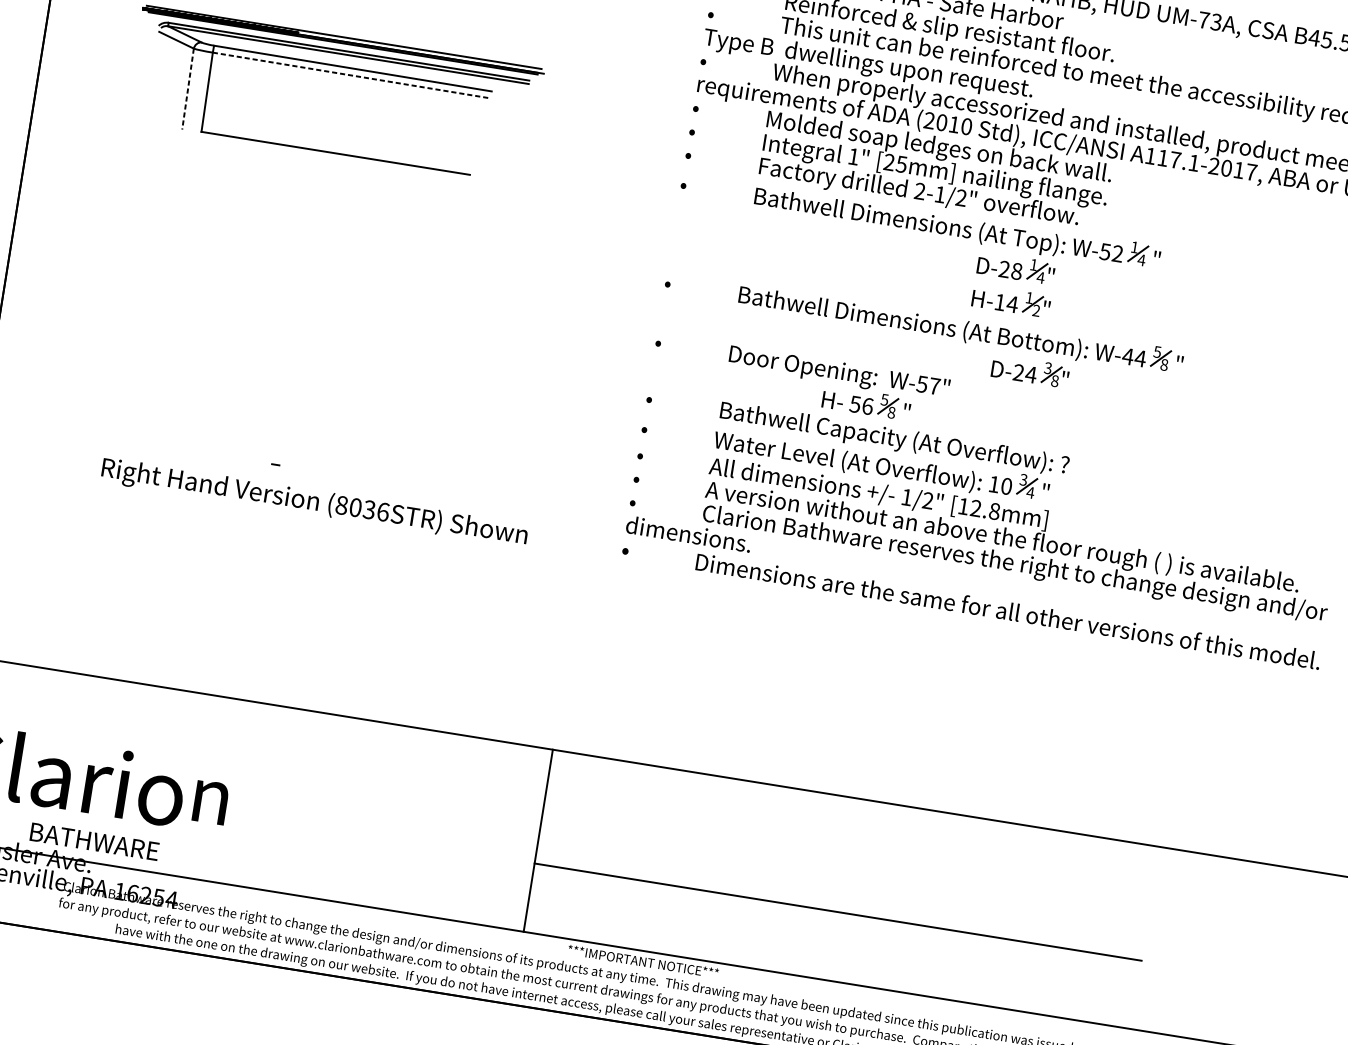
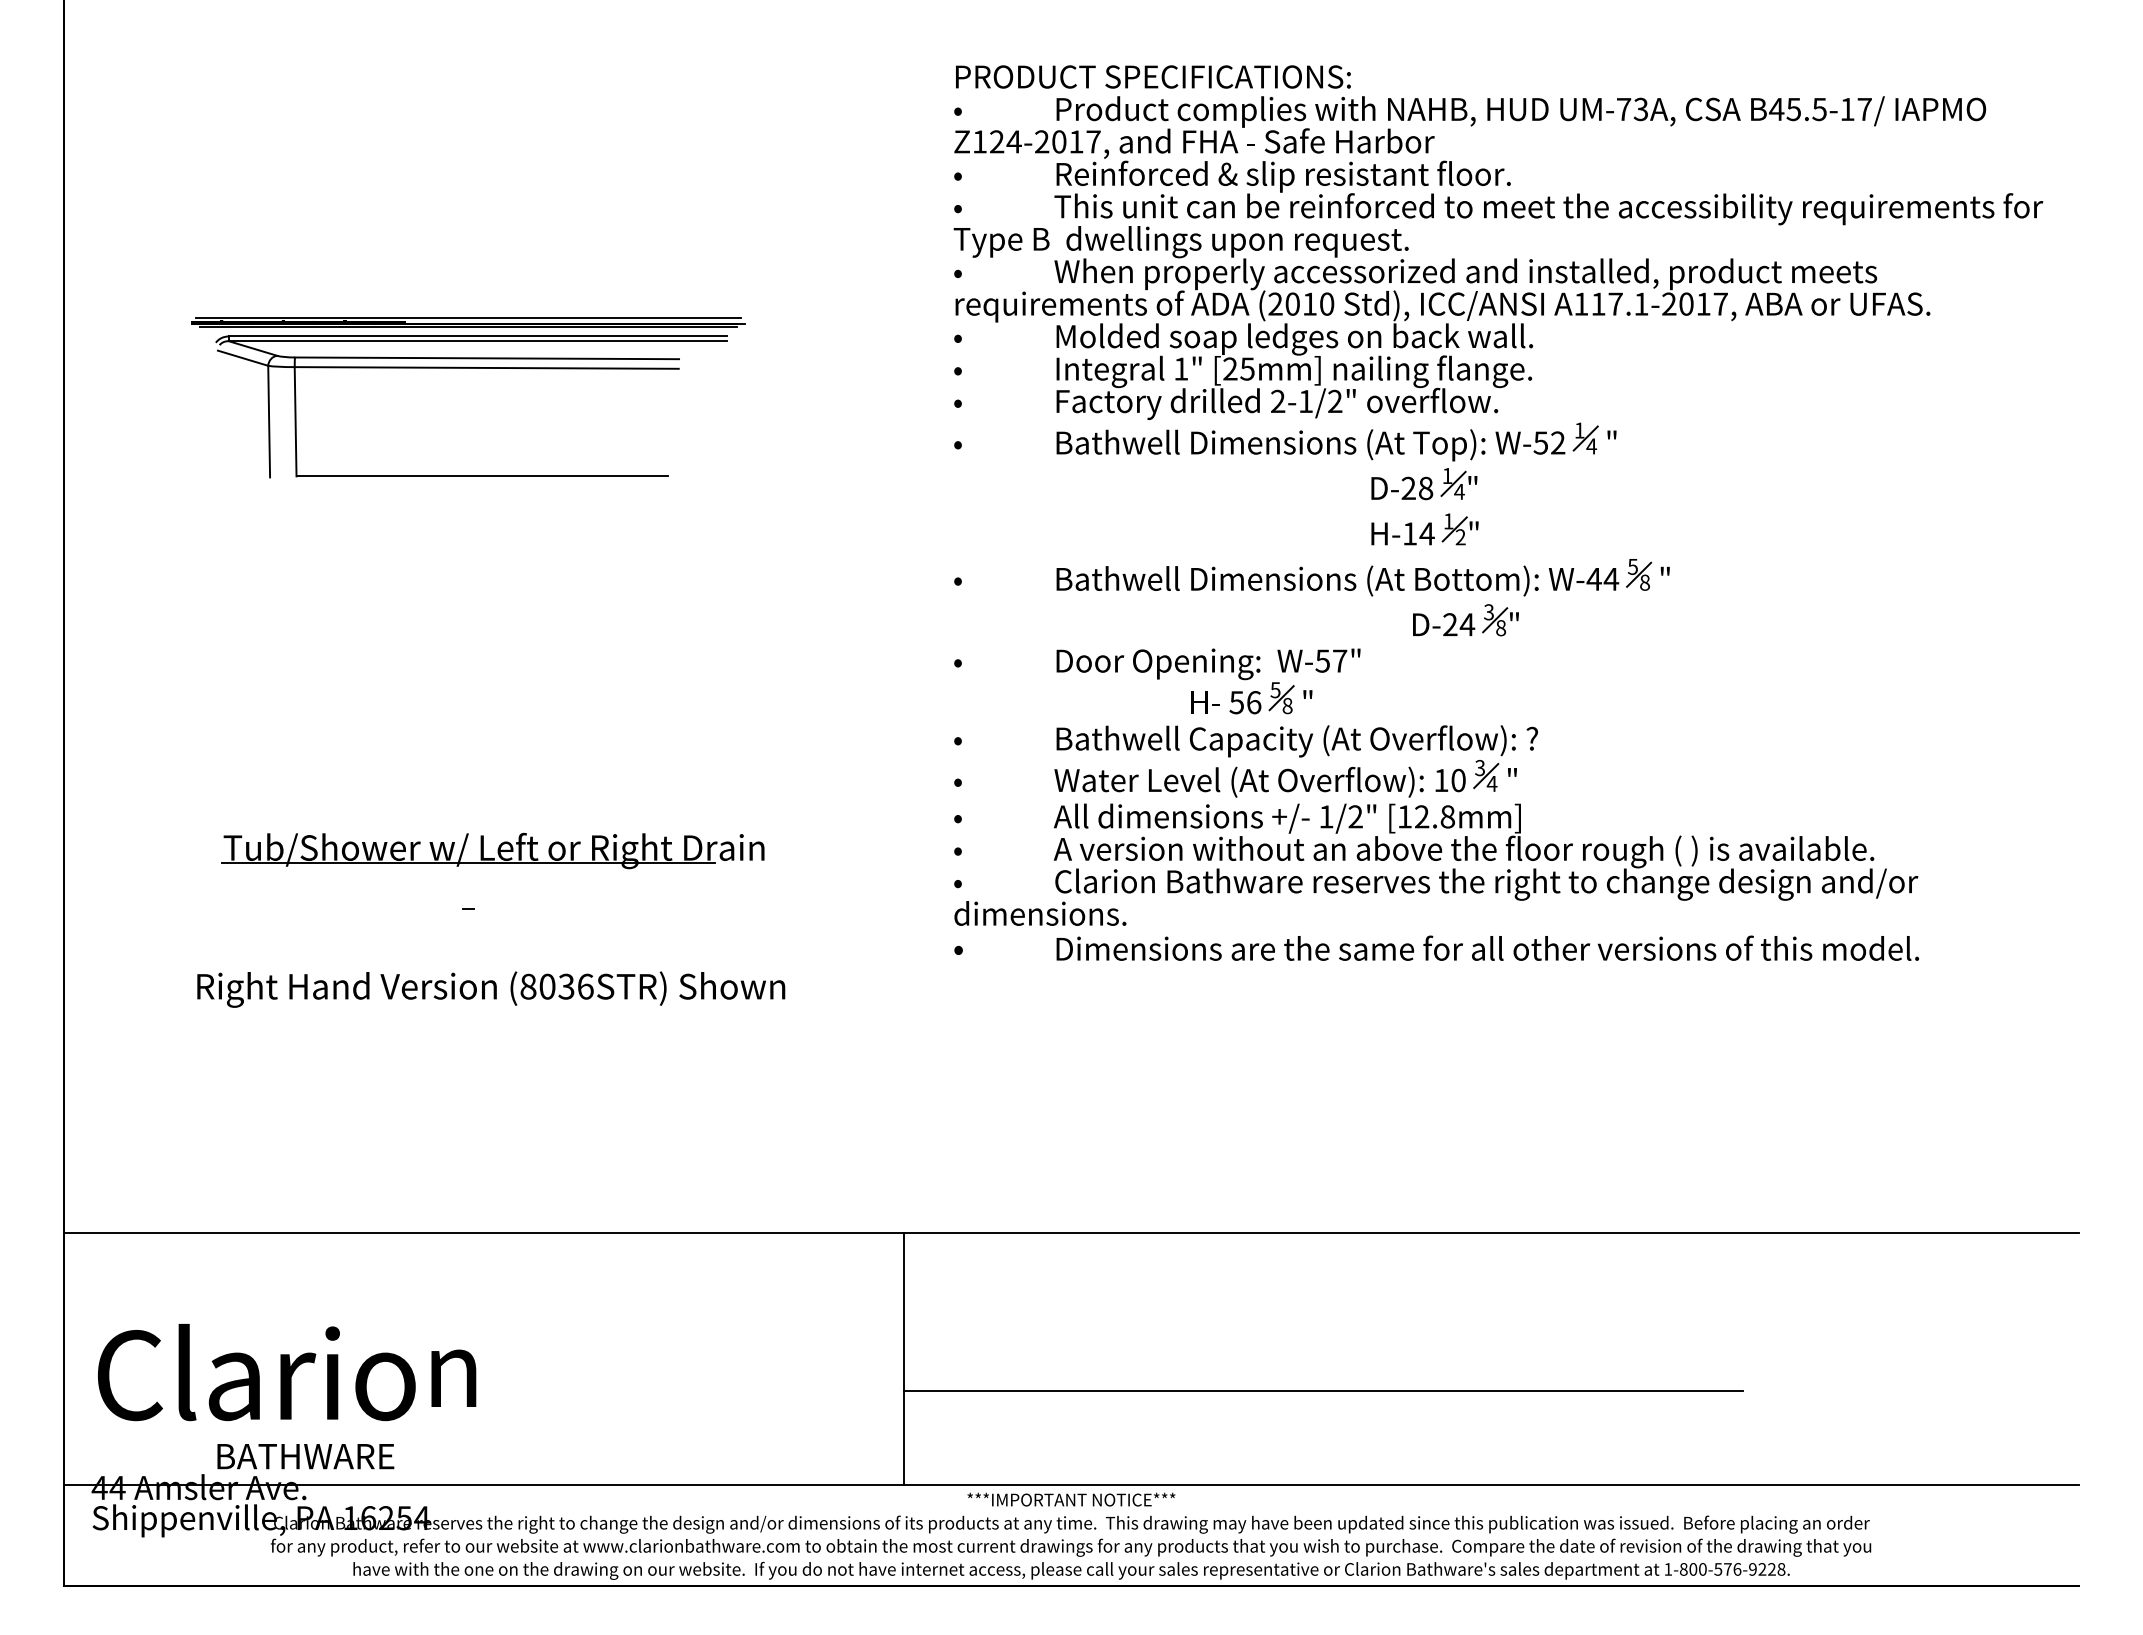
line: (352, 75) -> (487, 367), dashed -> solid
line: (188, 89) -> (269, 421), dashed -> solid
part: (299, 425) -> (492, 851), added
text: (314, 503) -> (491, 989), moved

